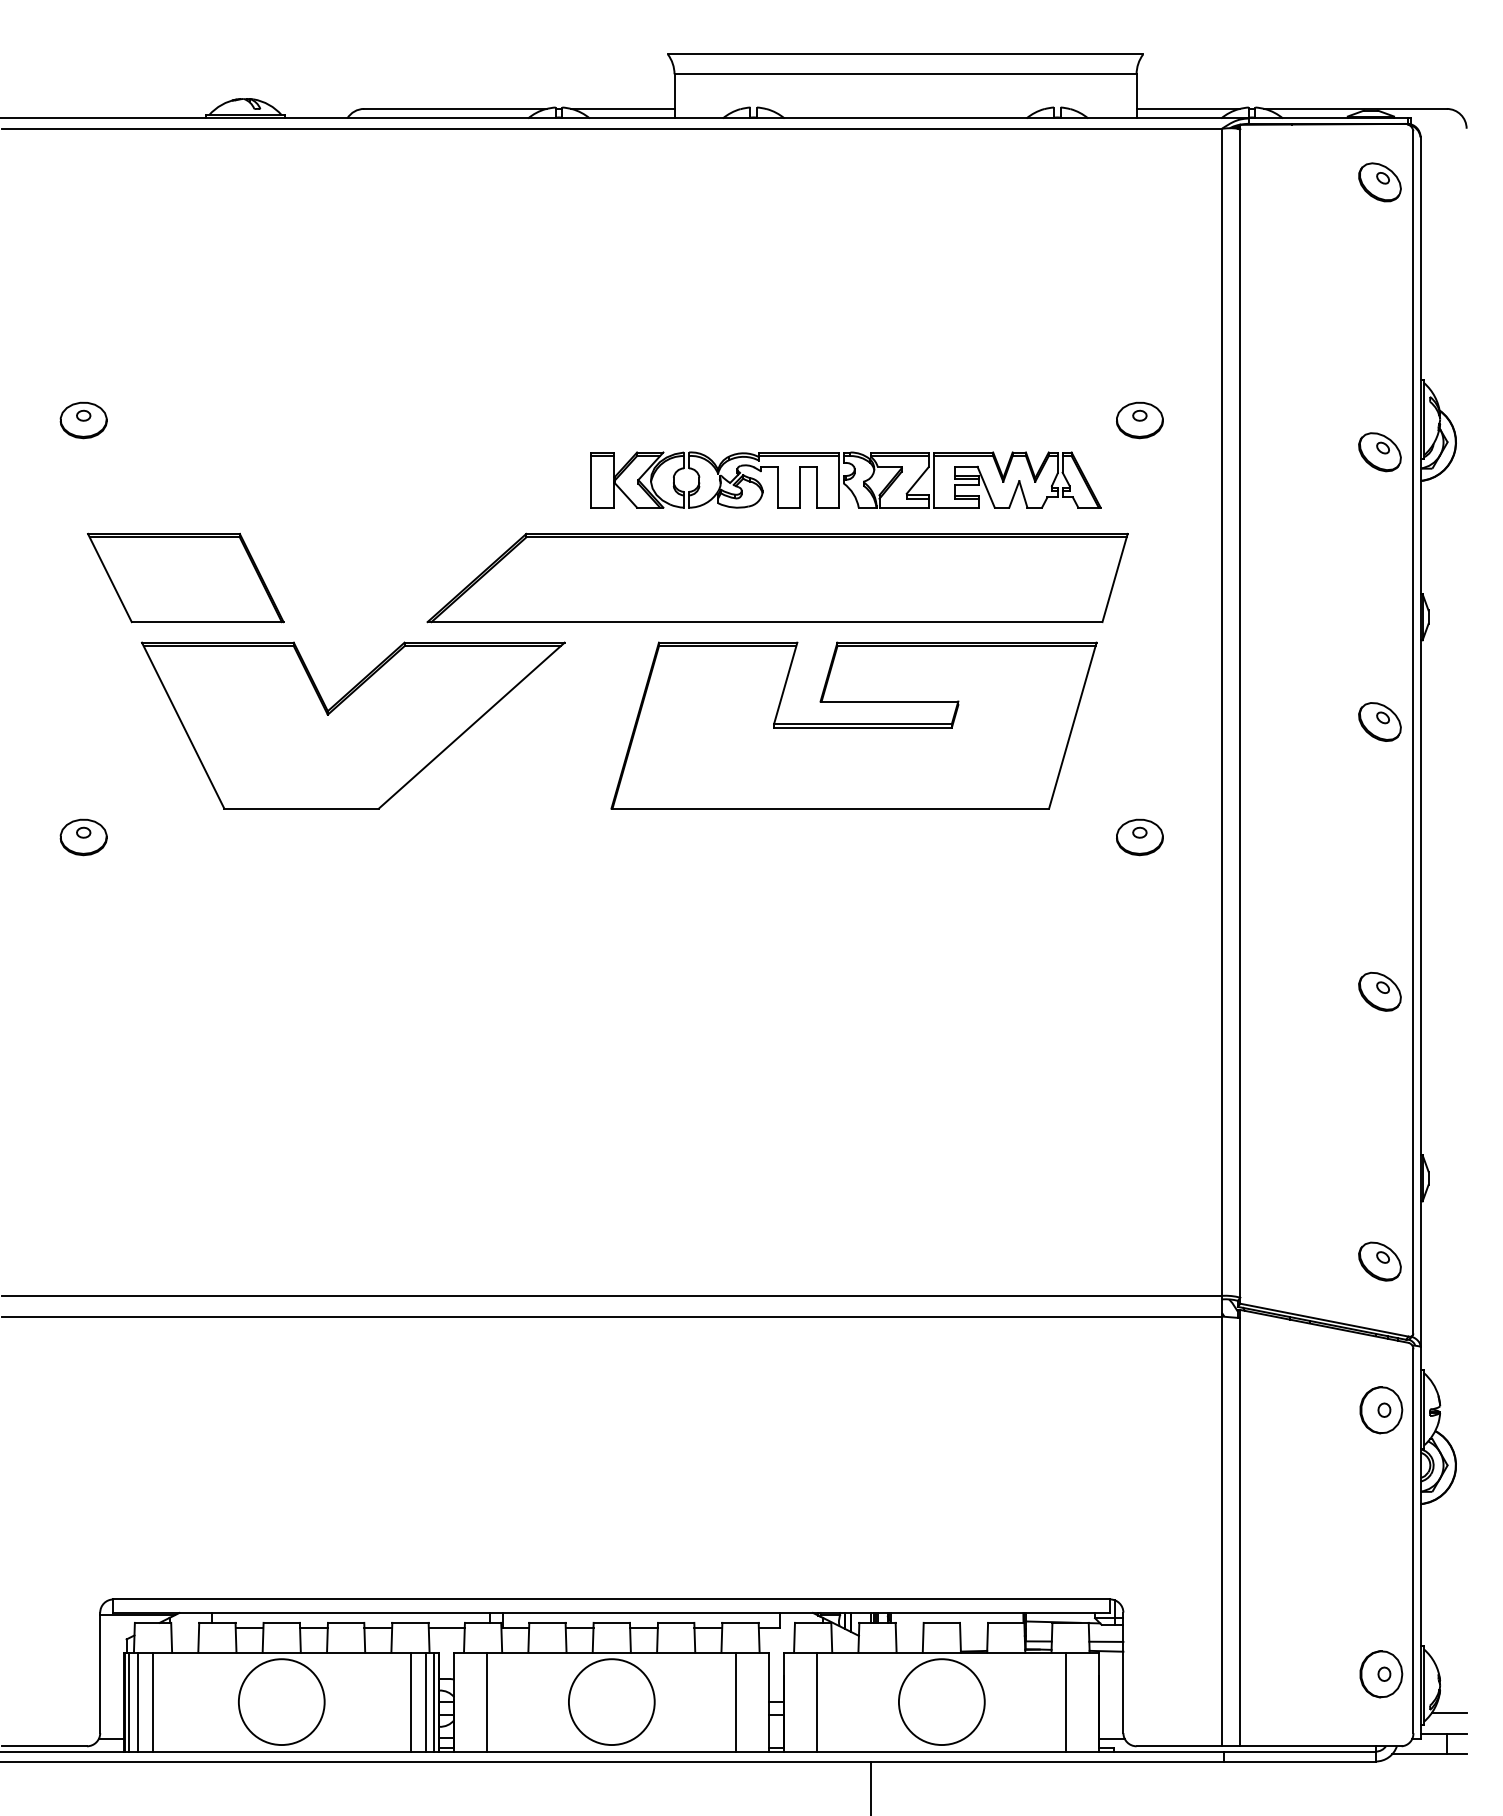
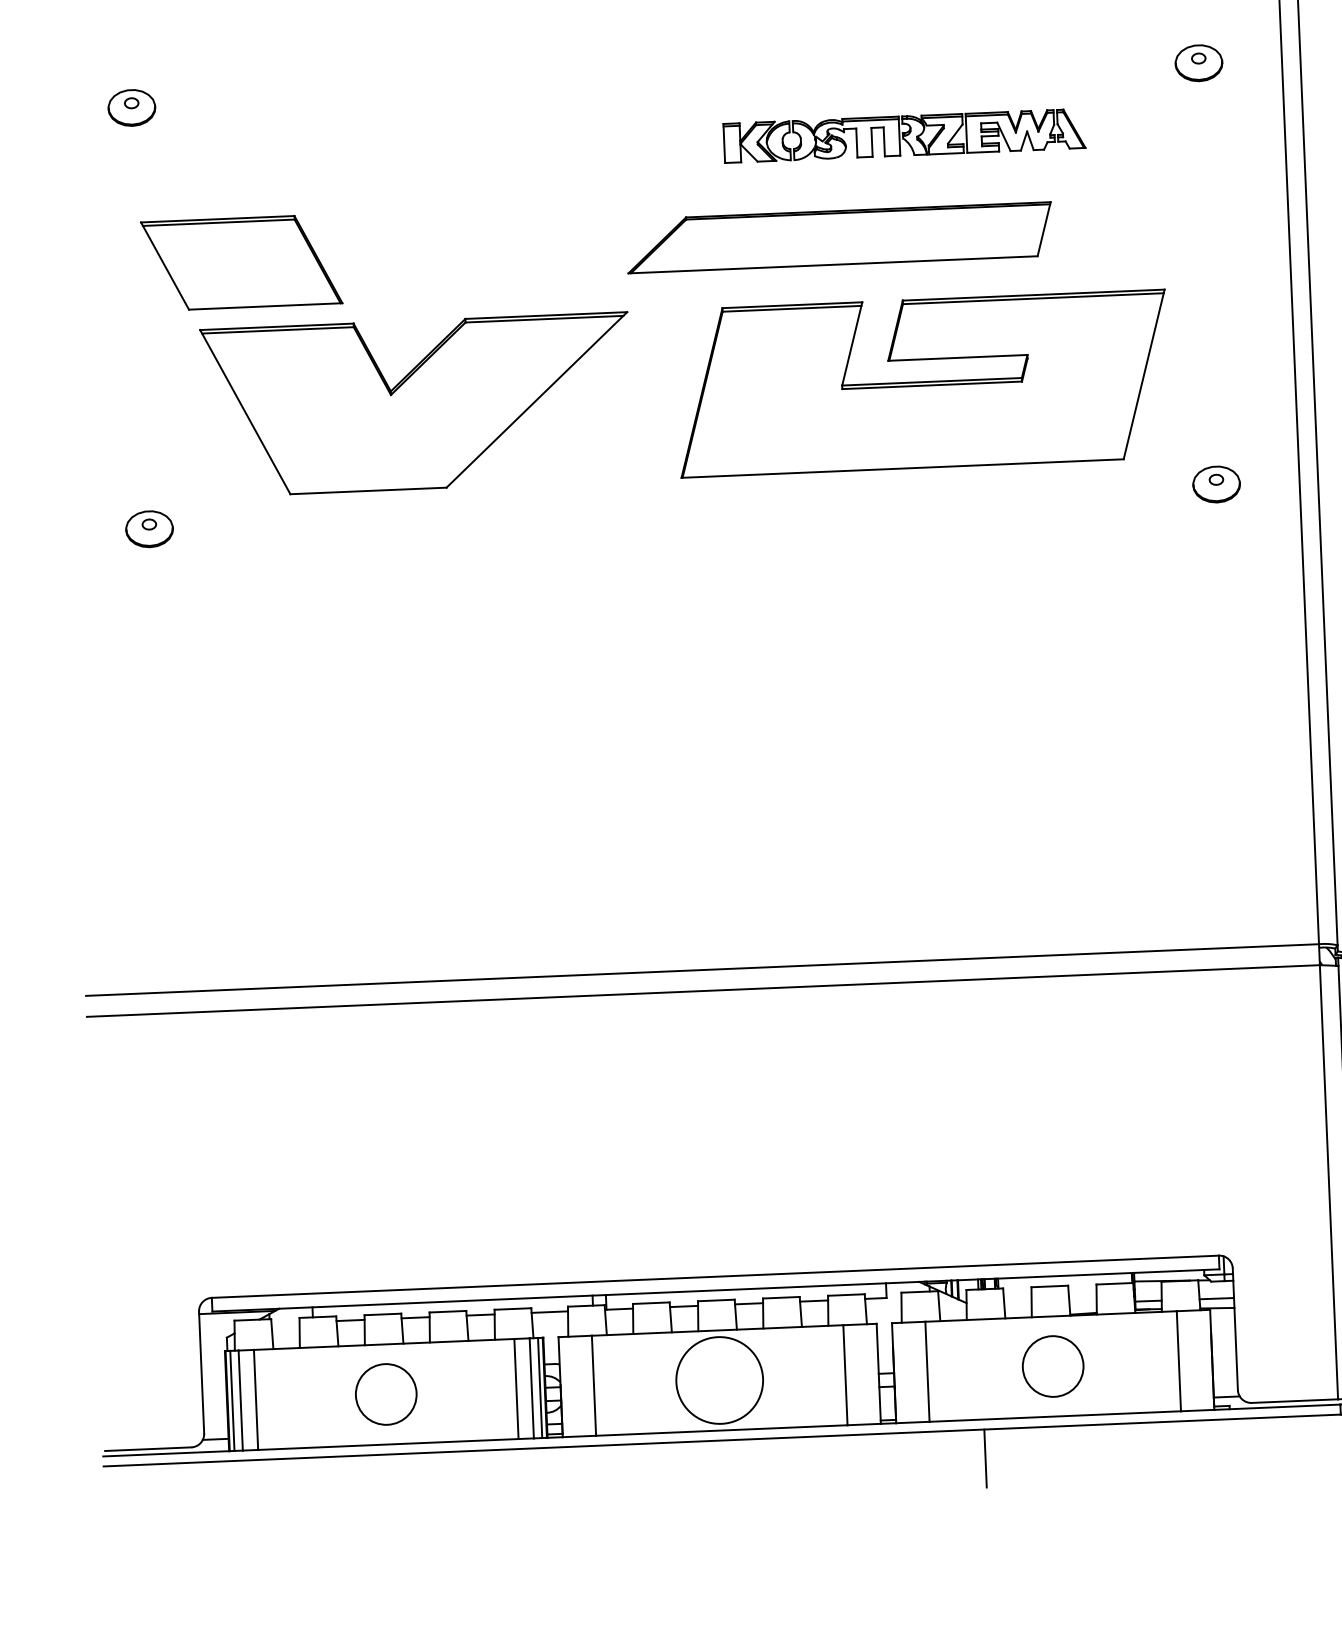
part: (845, 479) -> (904, 135), size x0.7
part: (777, 577) -> (839, 237), size x0.6
circle: (281, 1702) -> (386, 1394), size x0.7
circle: (941, 1702) -> (1052, 1366), size x0.7

